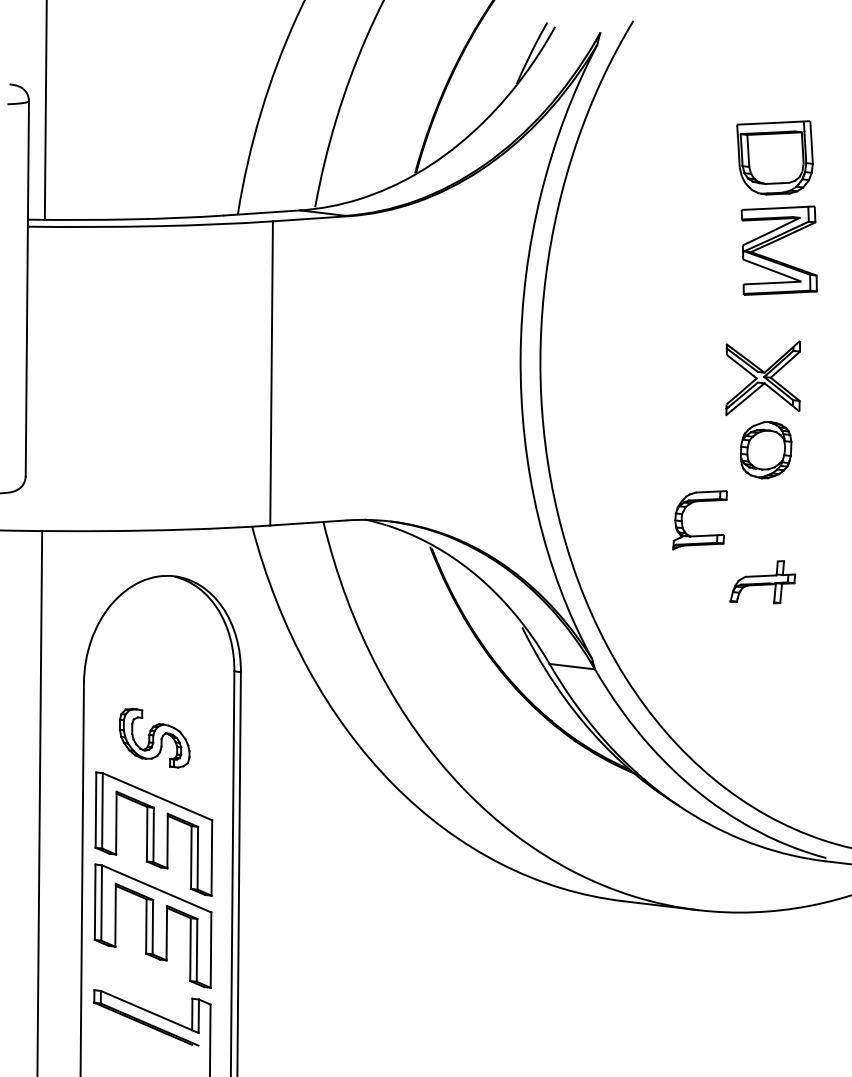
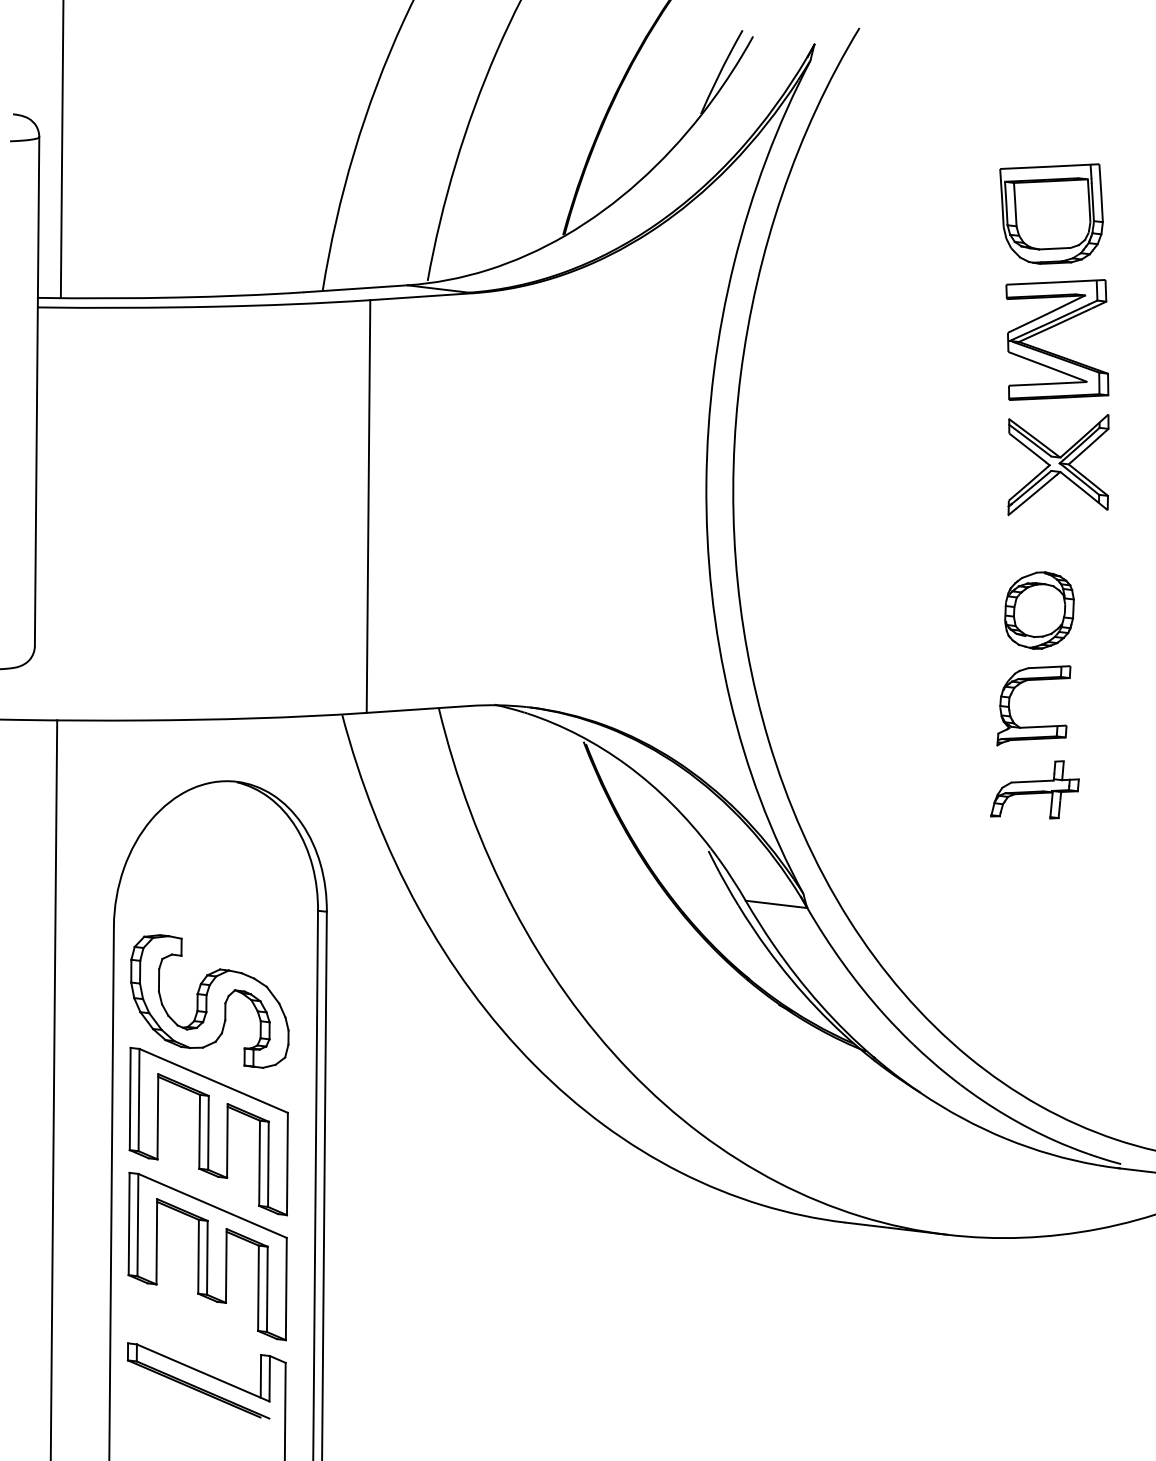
part: (763, 378) -> (1058, 465), moved
part: (699, 535) -> (1033, 726), moved
part: (154, 738) -> (209, 1001), size x1.67

